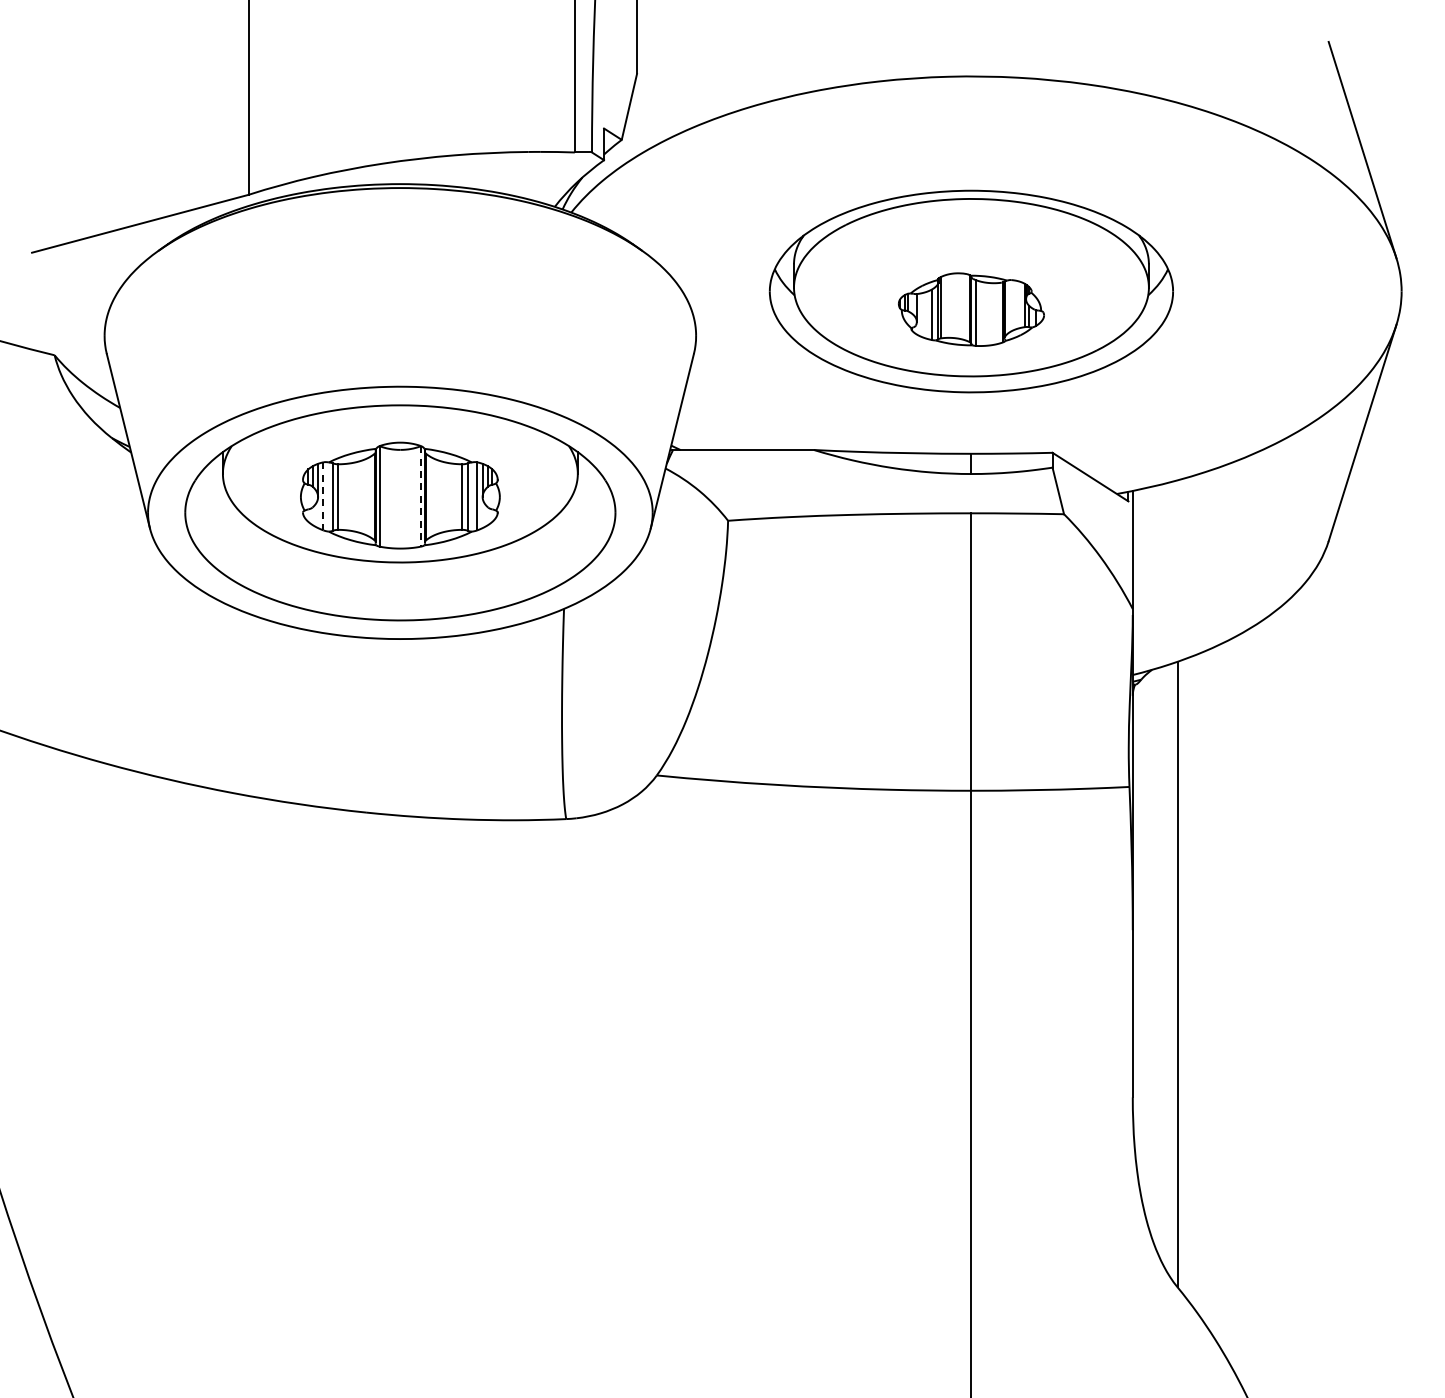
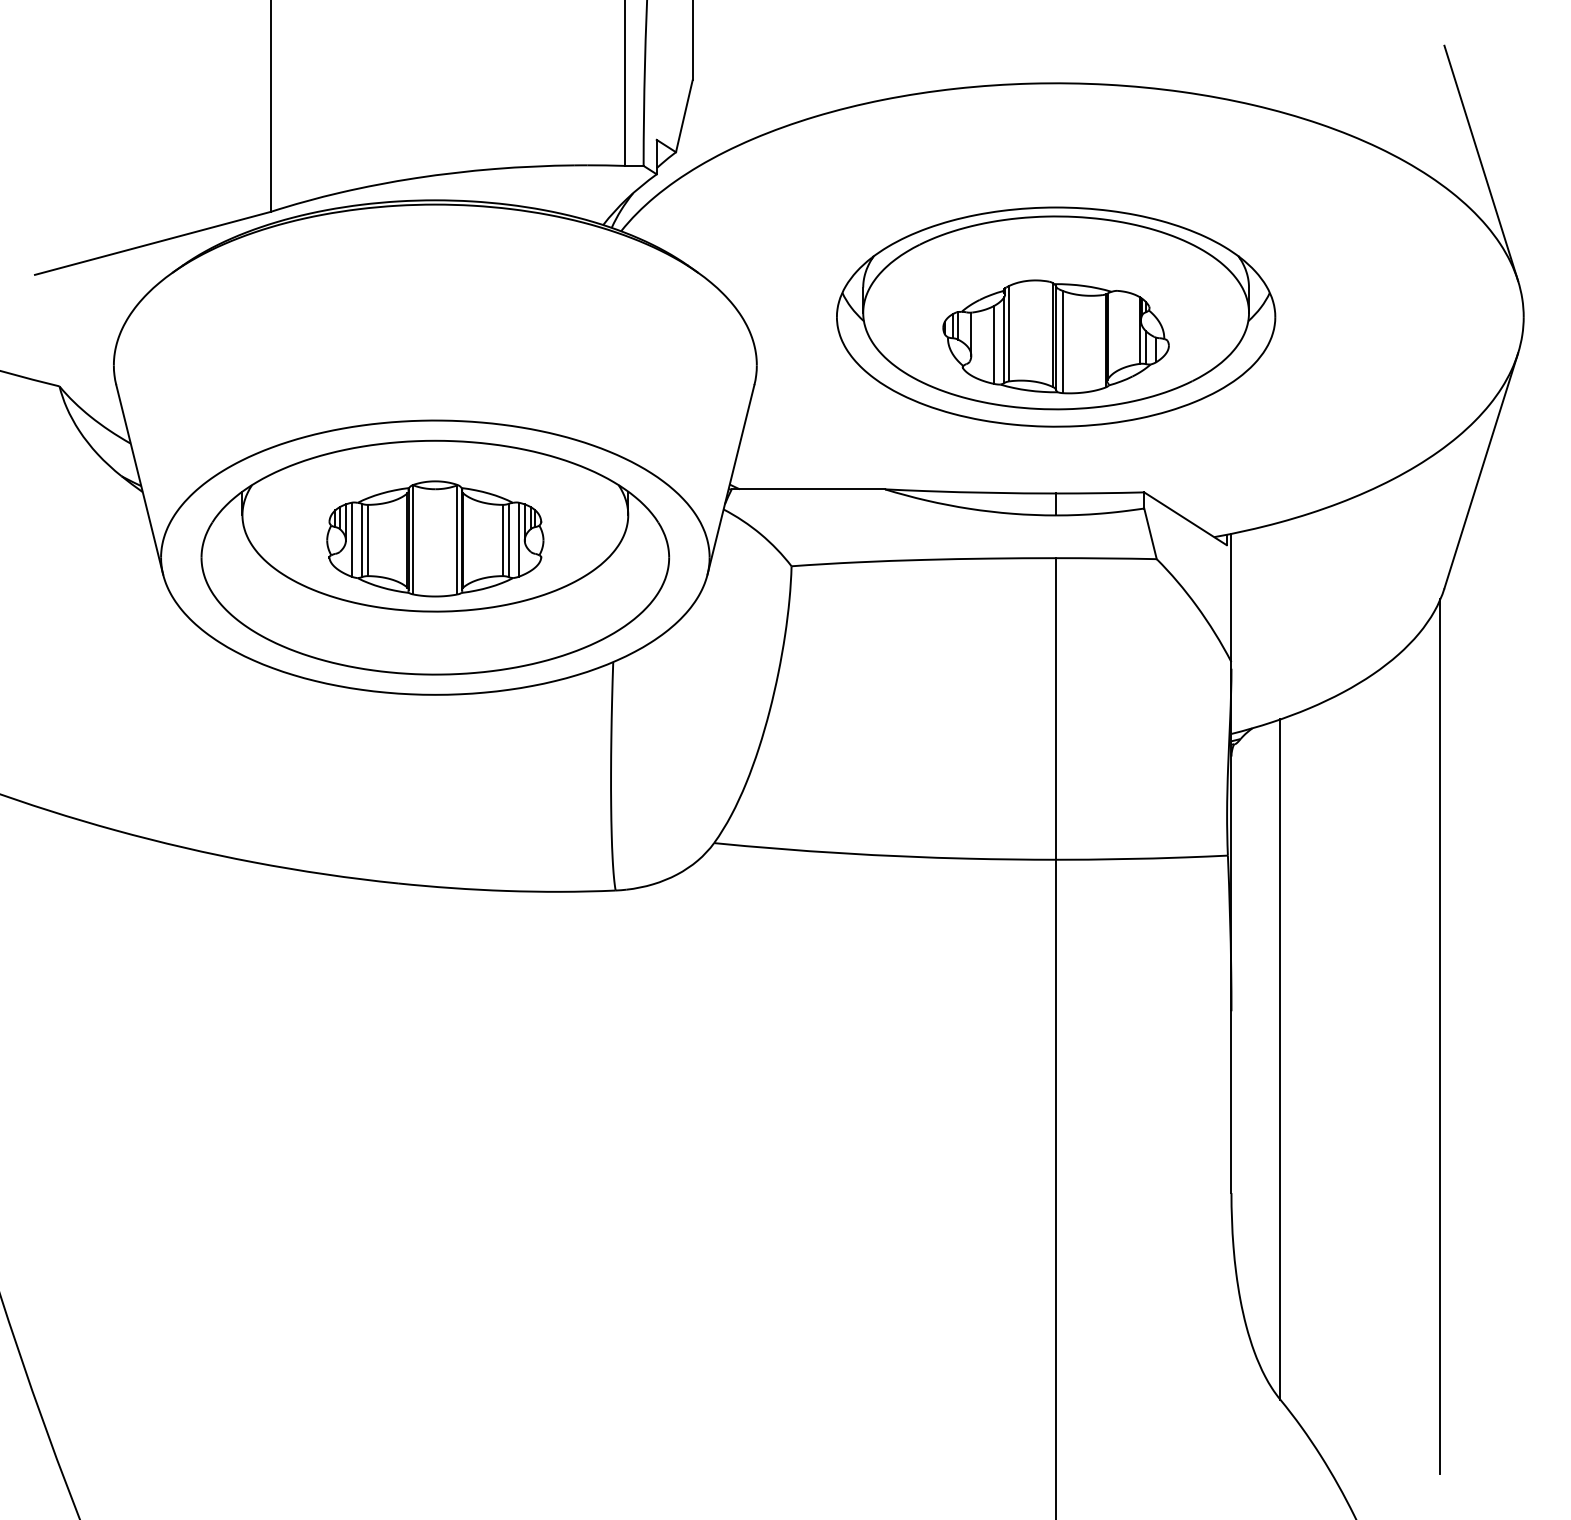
part: (971, 309) -> (1056, 336), size x1.43
line: (323, 496) -> (351, 539), dashed -> solid
line: (420, 497) -> (457, 540), dashed -> solid
line: (1325, 953) -> (1440, 1036), added

